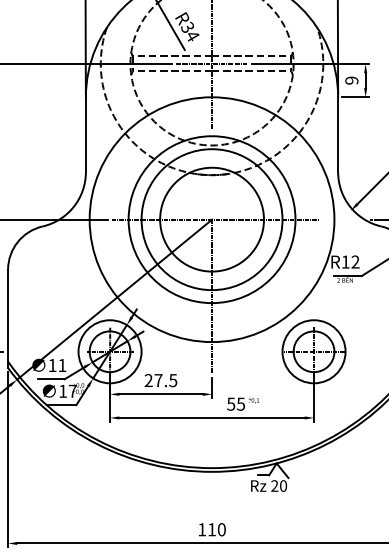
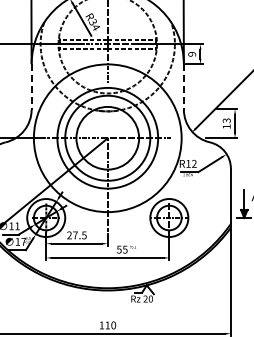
line: (85, 135) -> (31, 87), solid -> dashed
line: (337, 135) -> (183, 87), solid -> dashed

